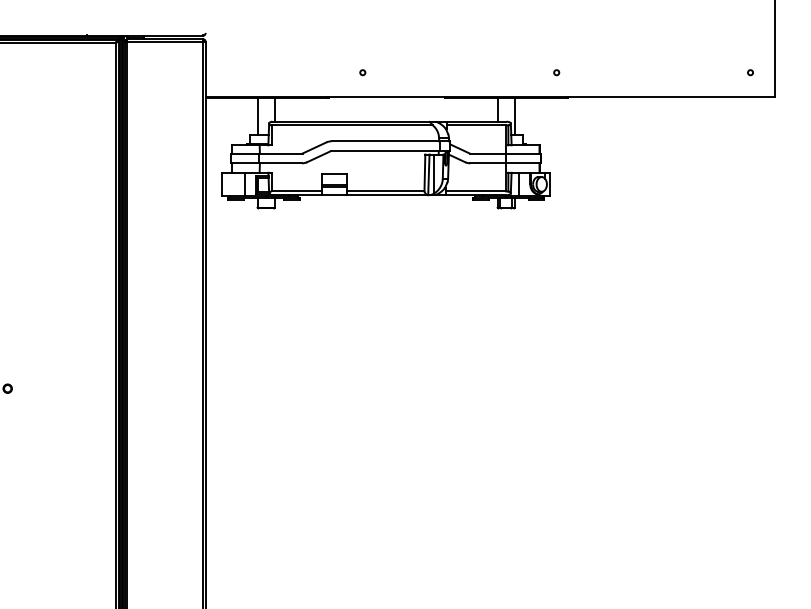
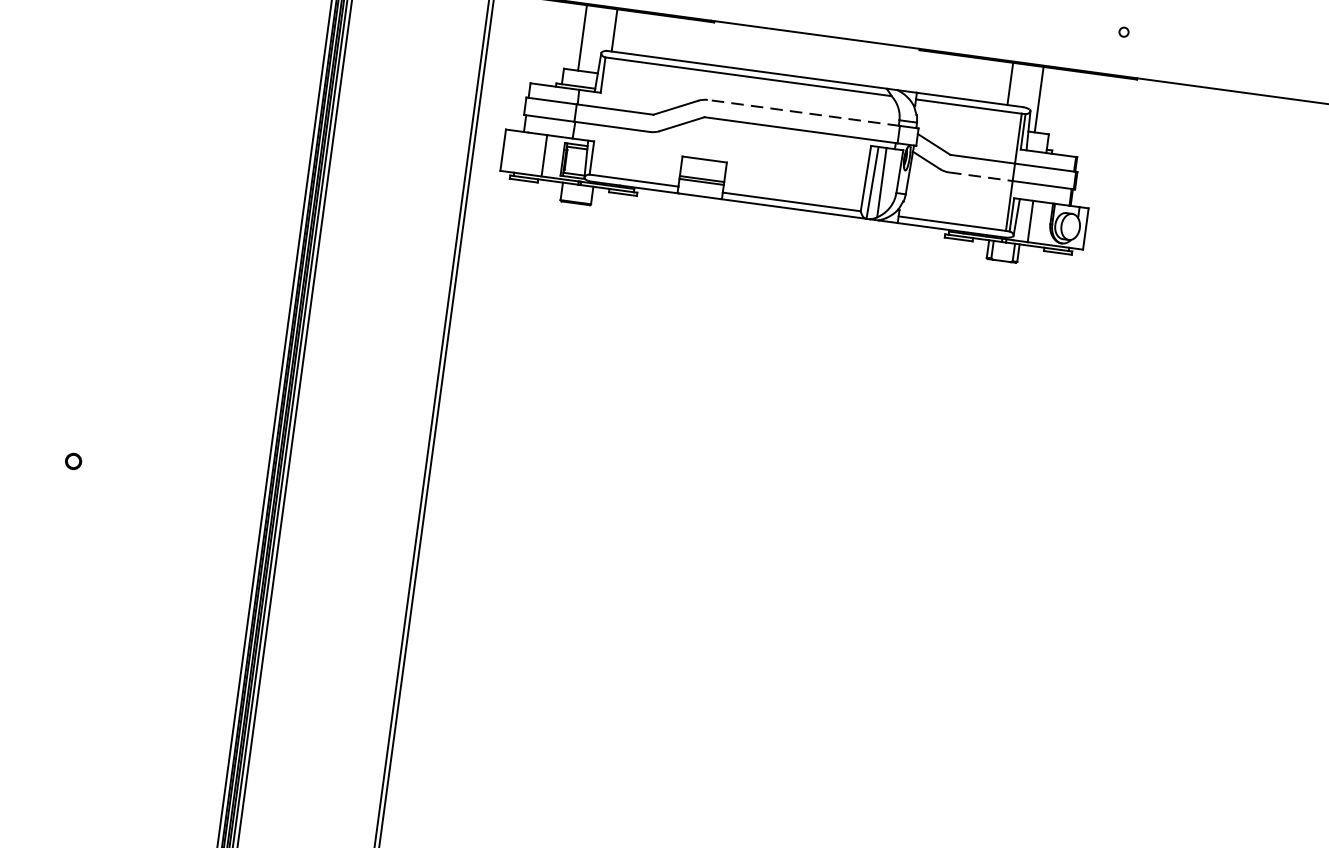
line: (385, 141) -> (803, 113), solid -> dashed
line: (488, 163) -> (981, 177), solid -> dashed

